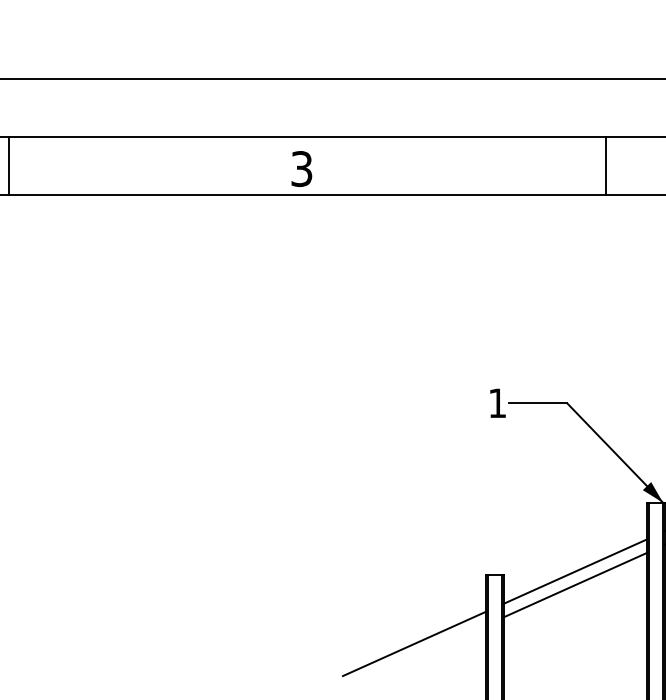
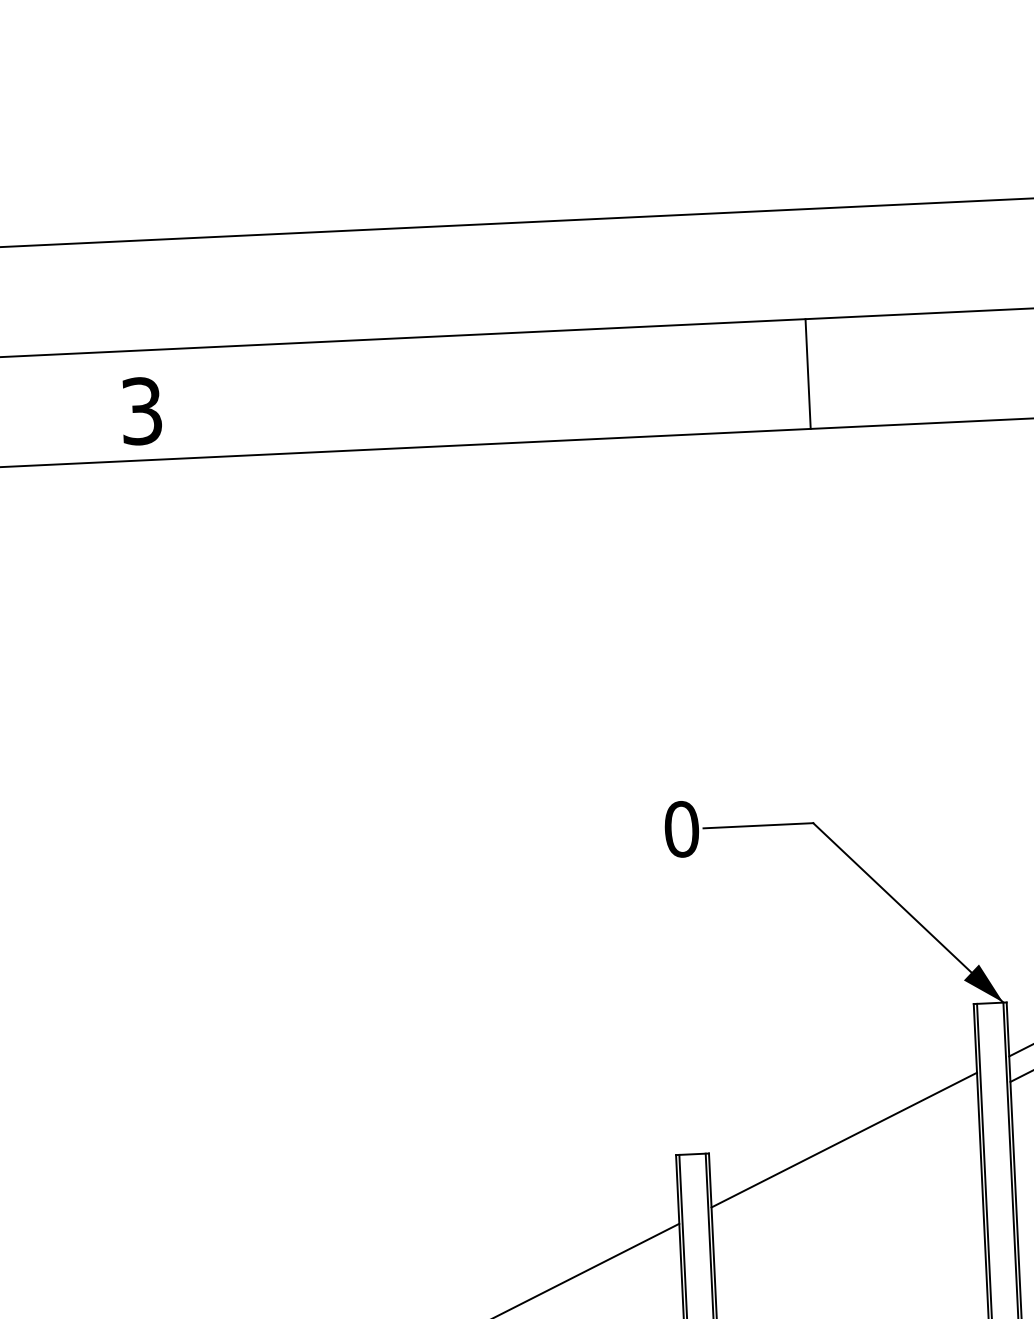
line: (605, 165) -> (807, 373), moved
text: (301, 168) -> (141, 410), moved
text: (497, 403) -> (681, 829), 1 -> 0
line: (575, 584) -> (845, 1164), removed

